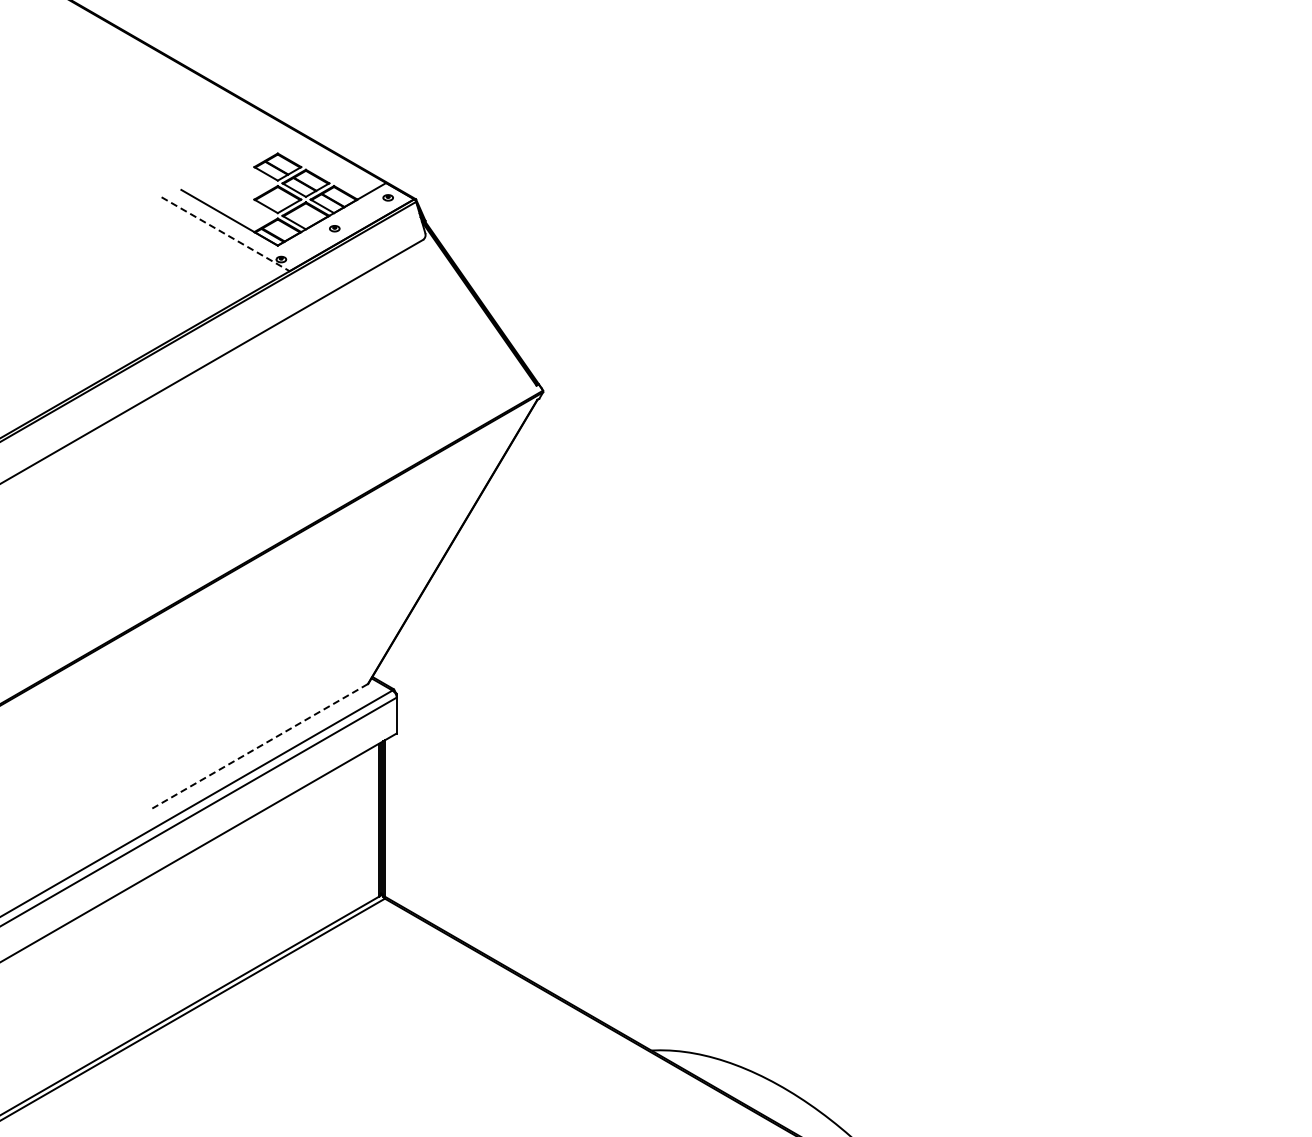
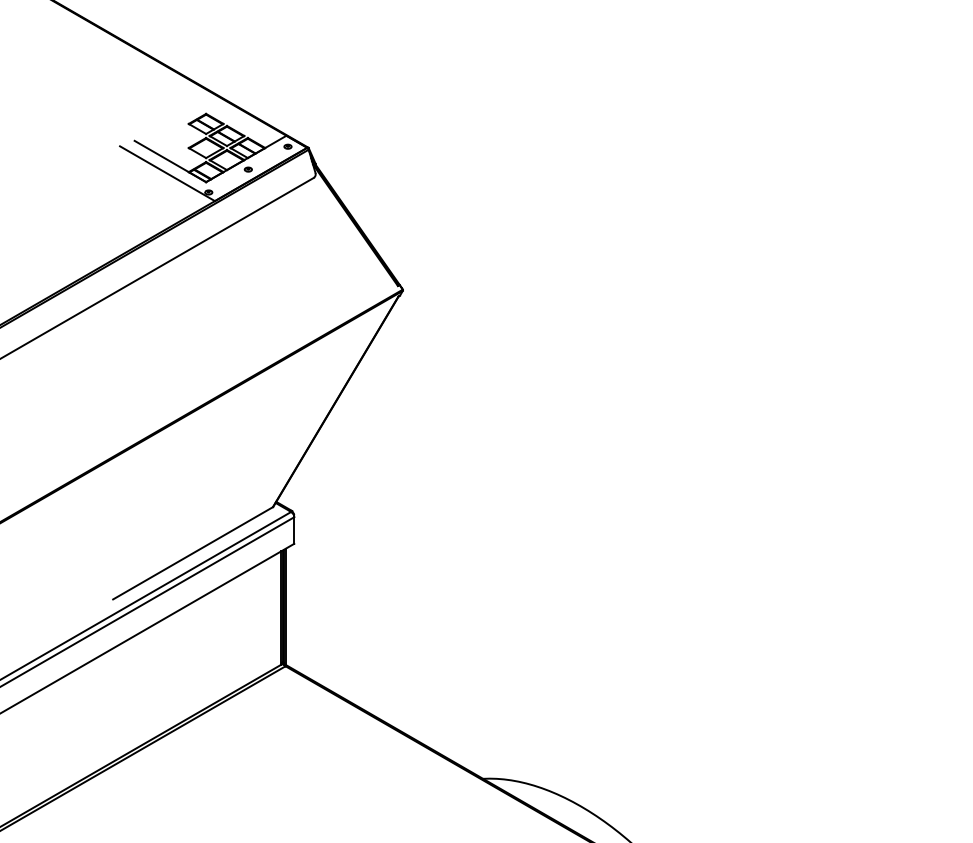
line: (225, 234) -> (167, 173), dashed -> solid
line: (259, 746) -> (192, 553), dashed -> solid

